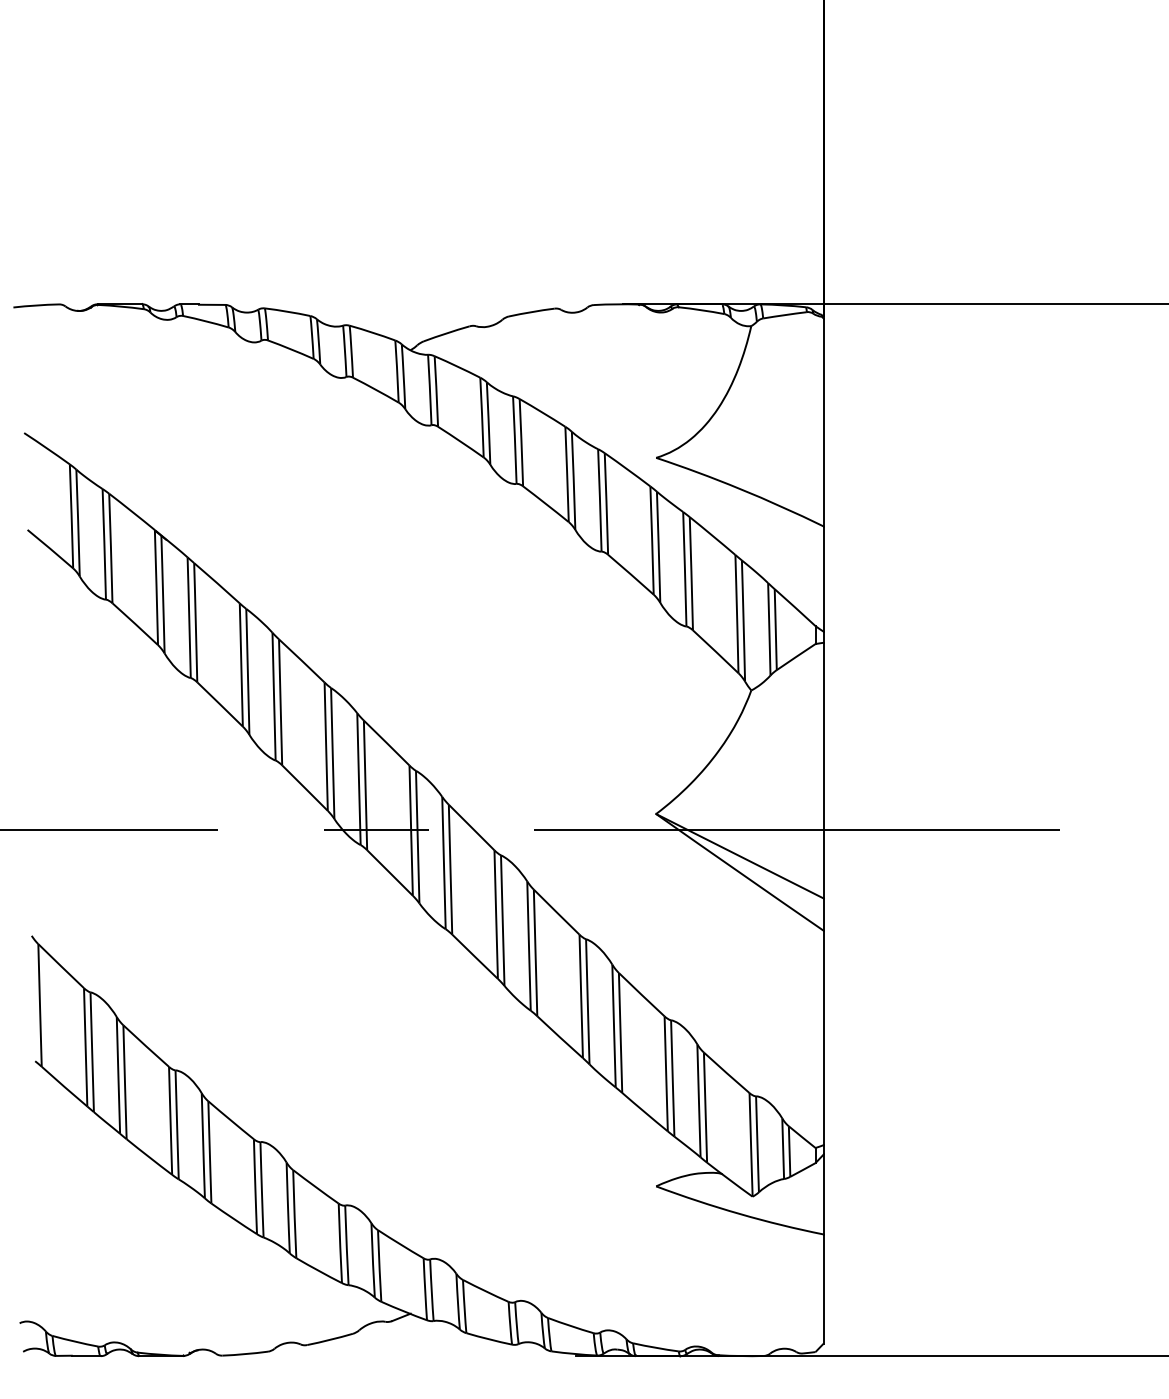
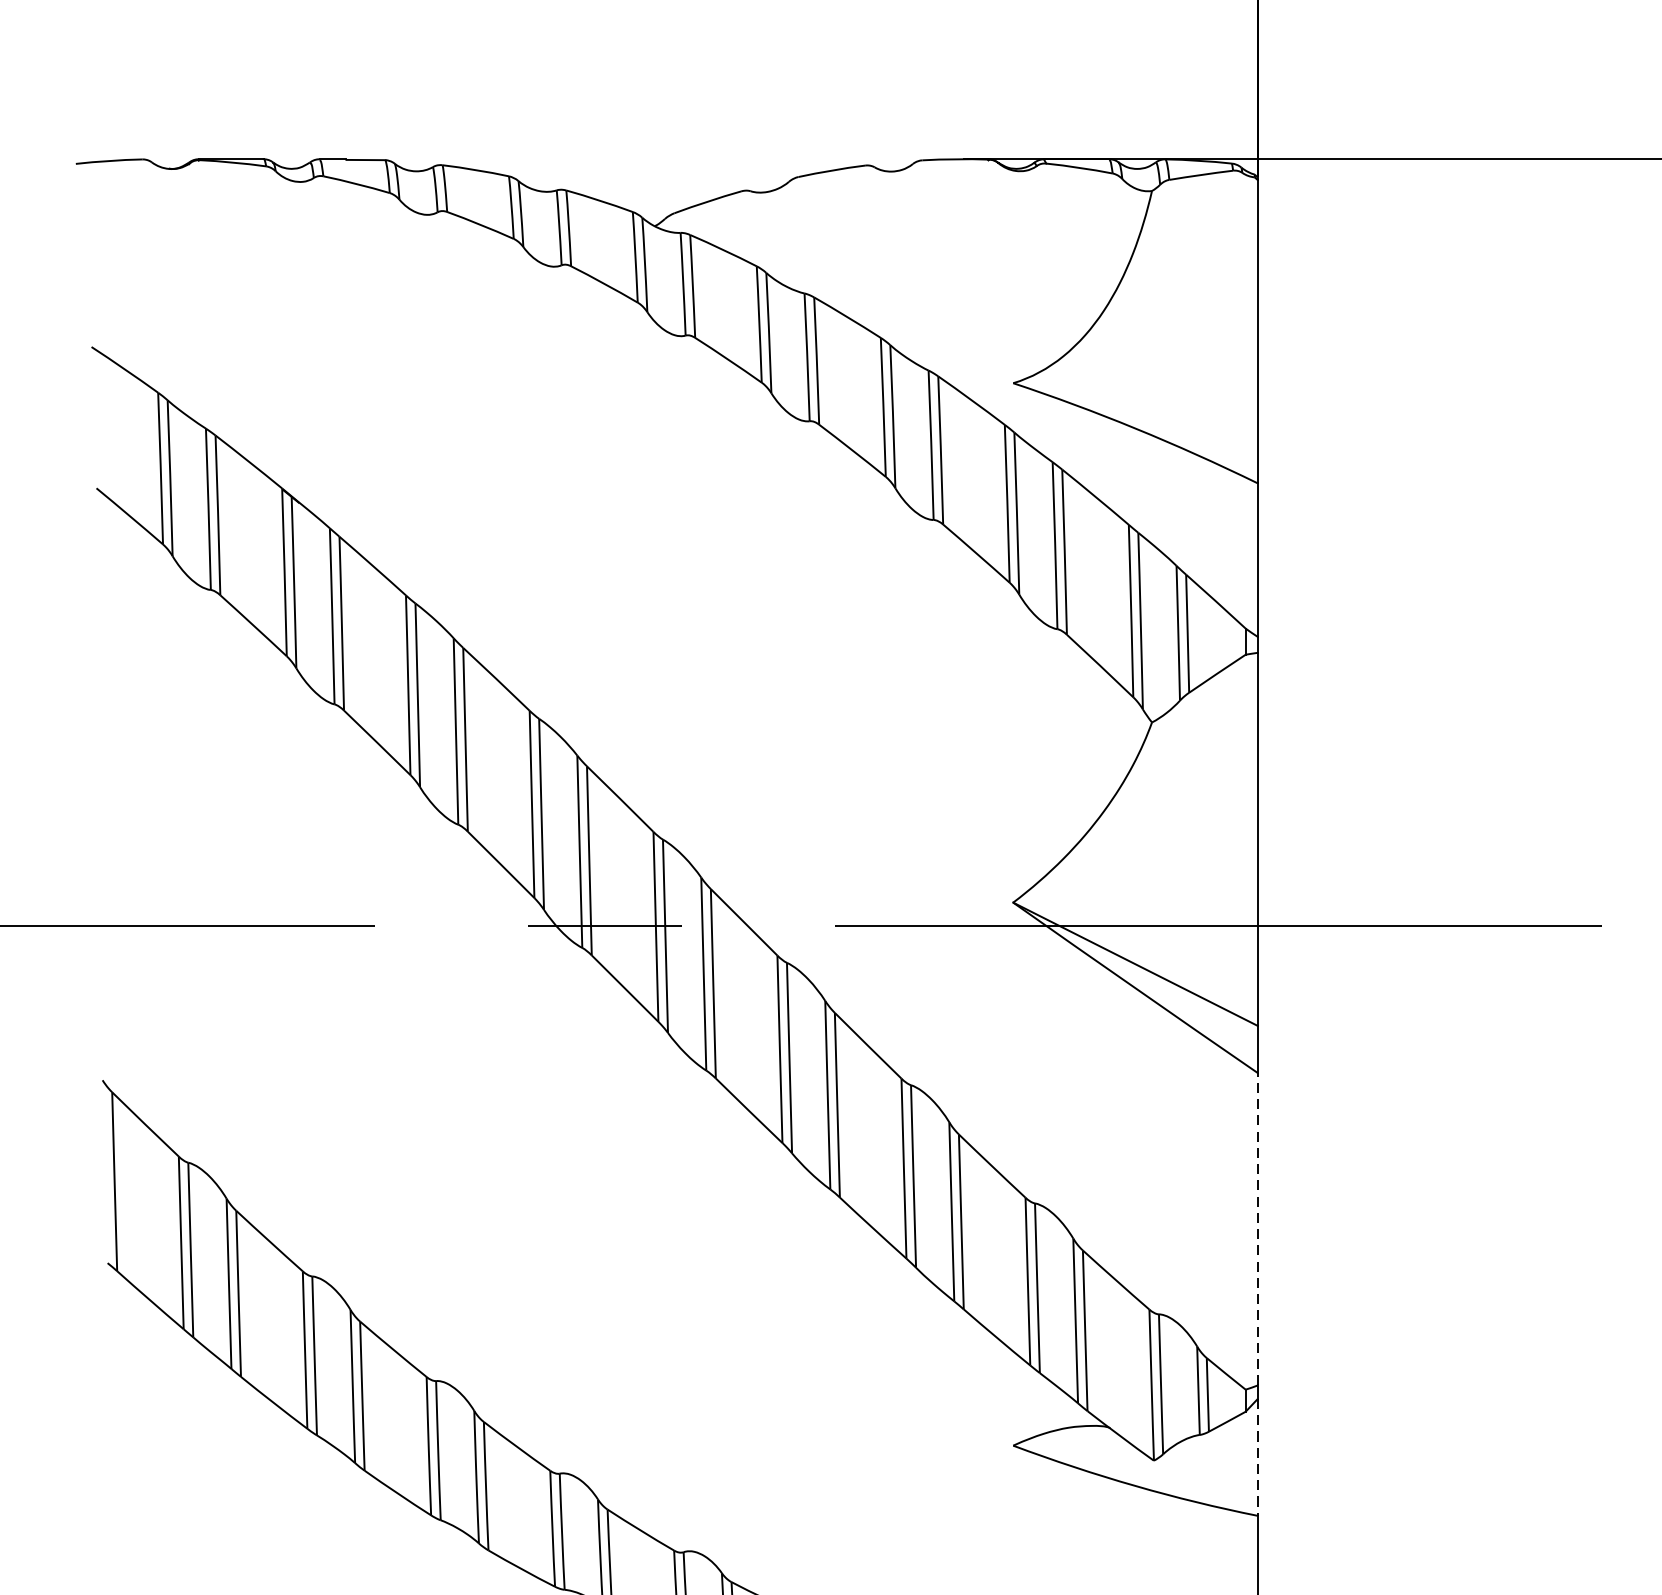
line: (823, 1037) -> (1257, 1228), solid -> dashed
line: (823, 1194) -> (1257, 1457), solid -> dashed

